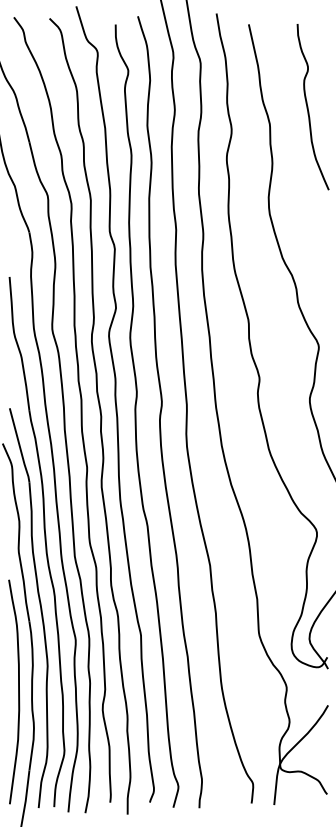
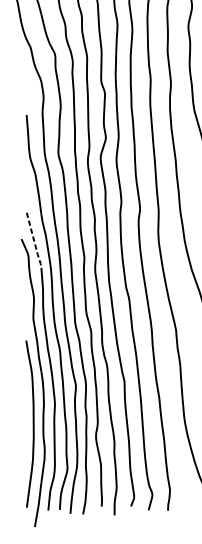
line: (19, 446) -> (34, 241), solid -> dashed

